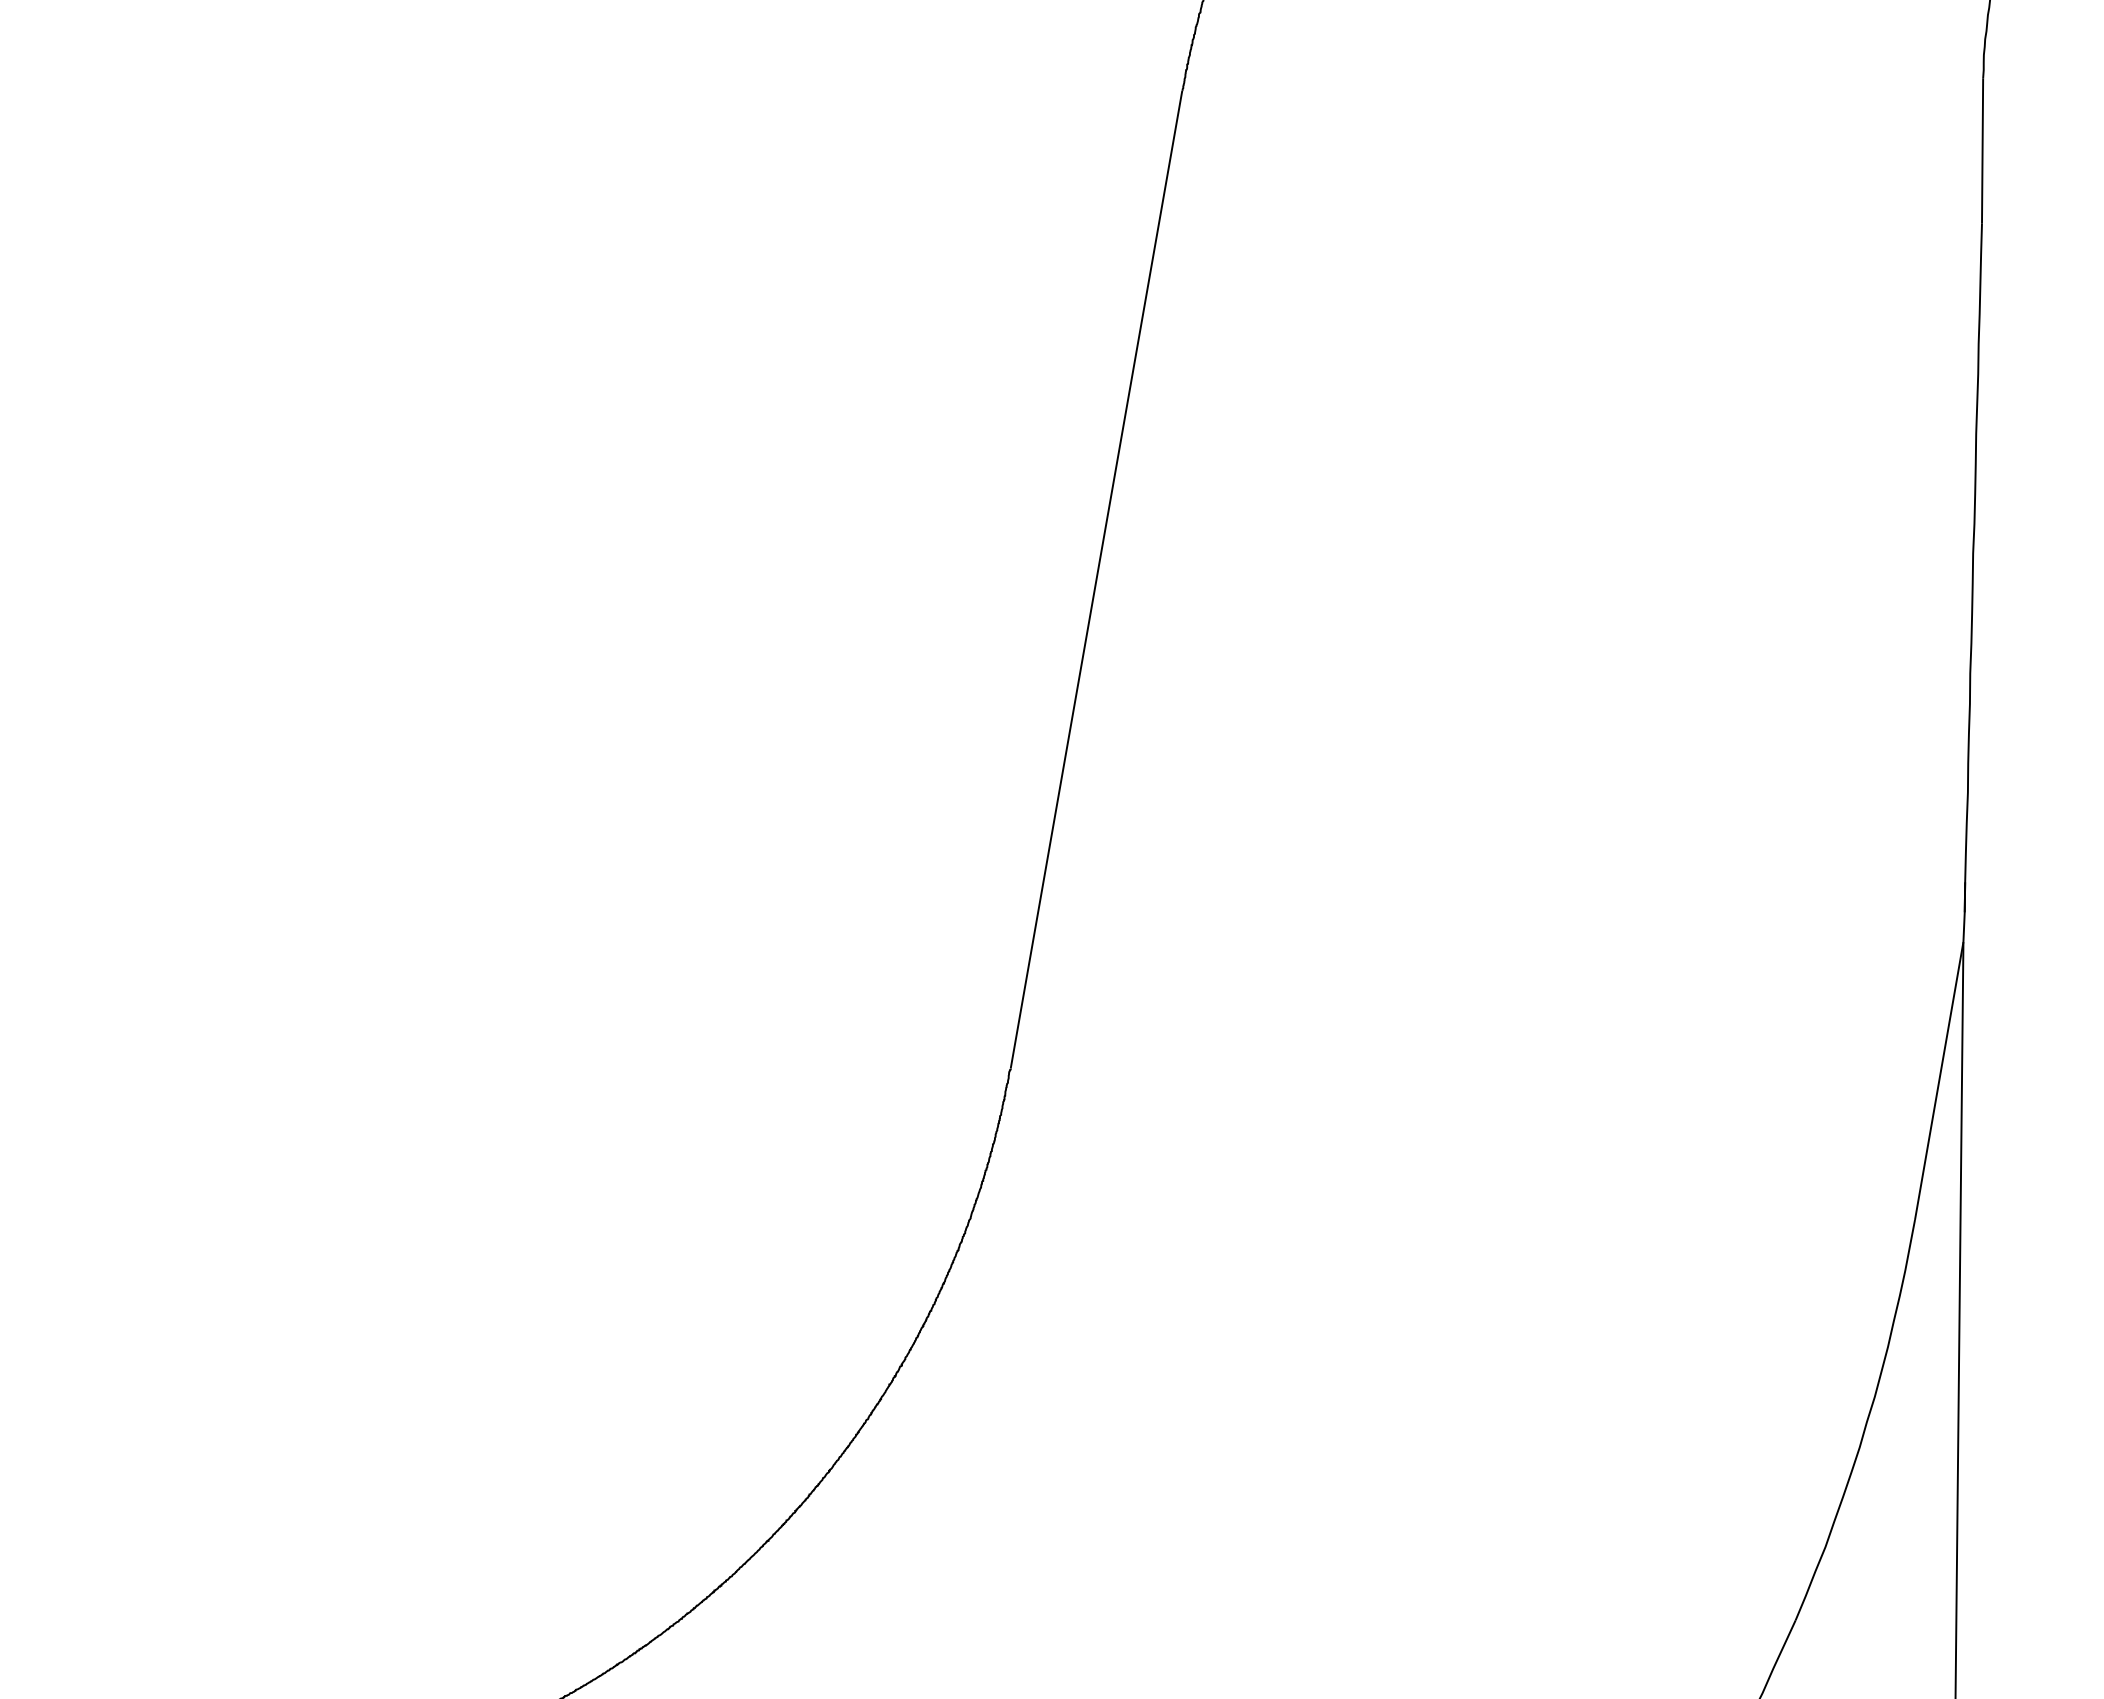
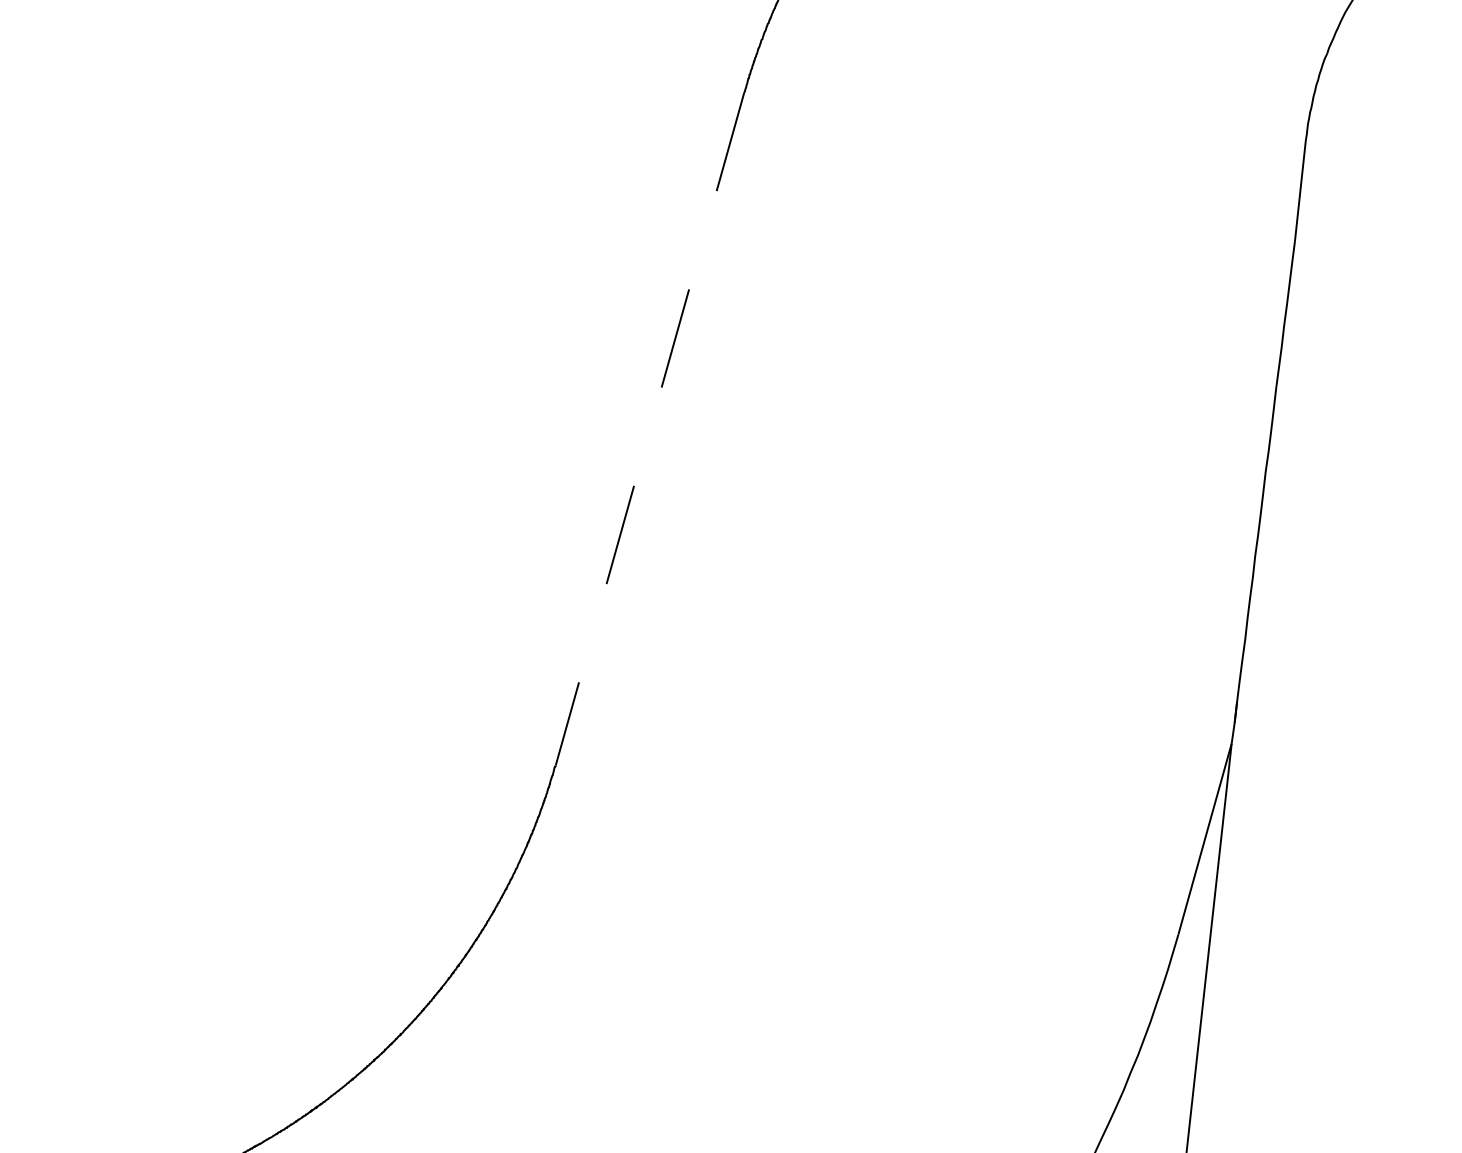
line: (1096, 580) -> (649, 429), solid -> dashed

